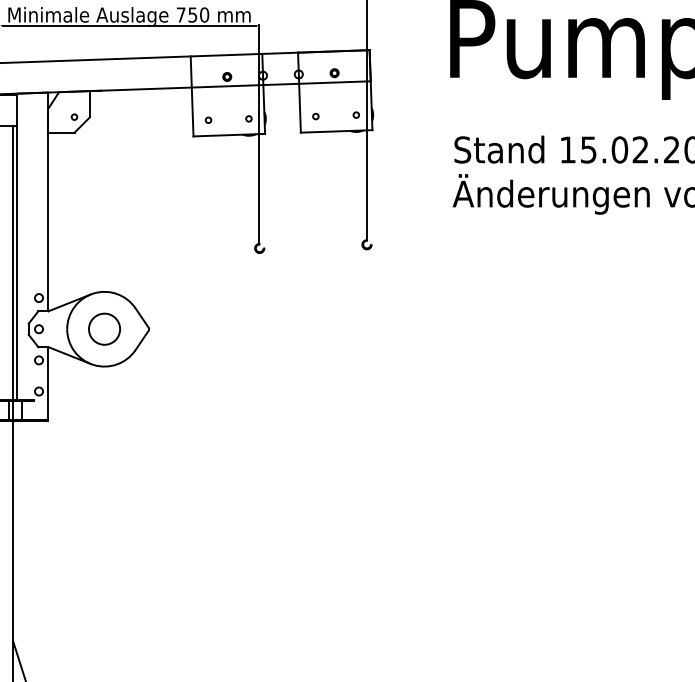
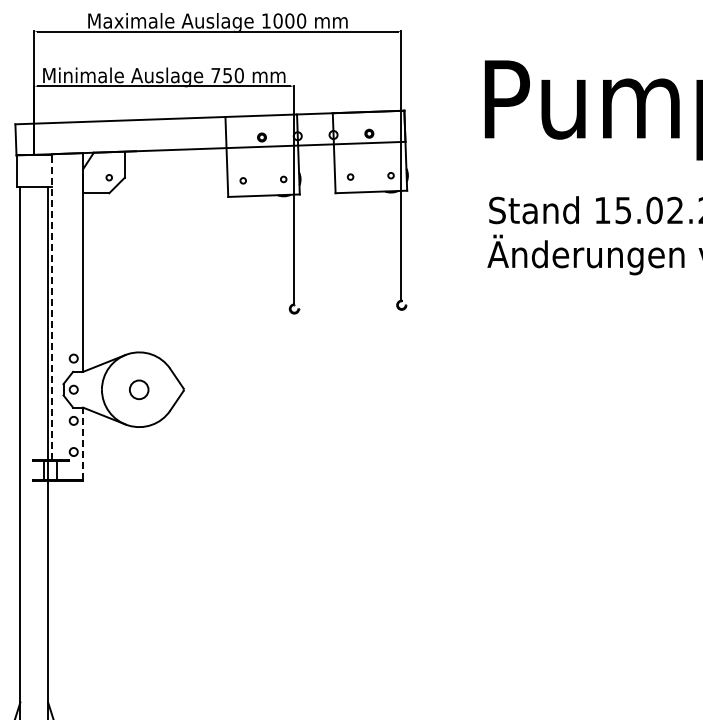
line: (17, 246) -> (52, 307), solid -> dashed
circle: (103, 328) -> (138, 389), size x0.6
line: (48, 382) -> (83, 443), solid -> dashed

